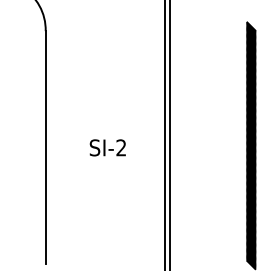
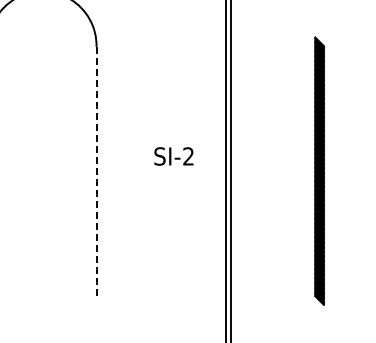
line: (45, 147) -> (96, 173), solid -> dashed
text: (107, 147) -> (173, 156), moved

